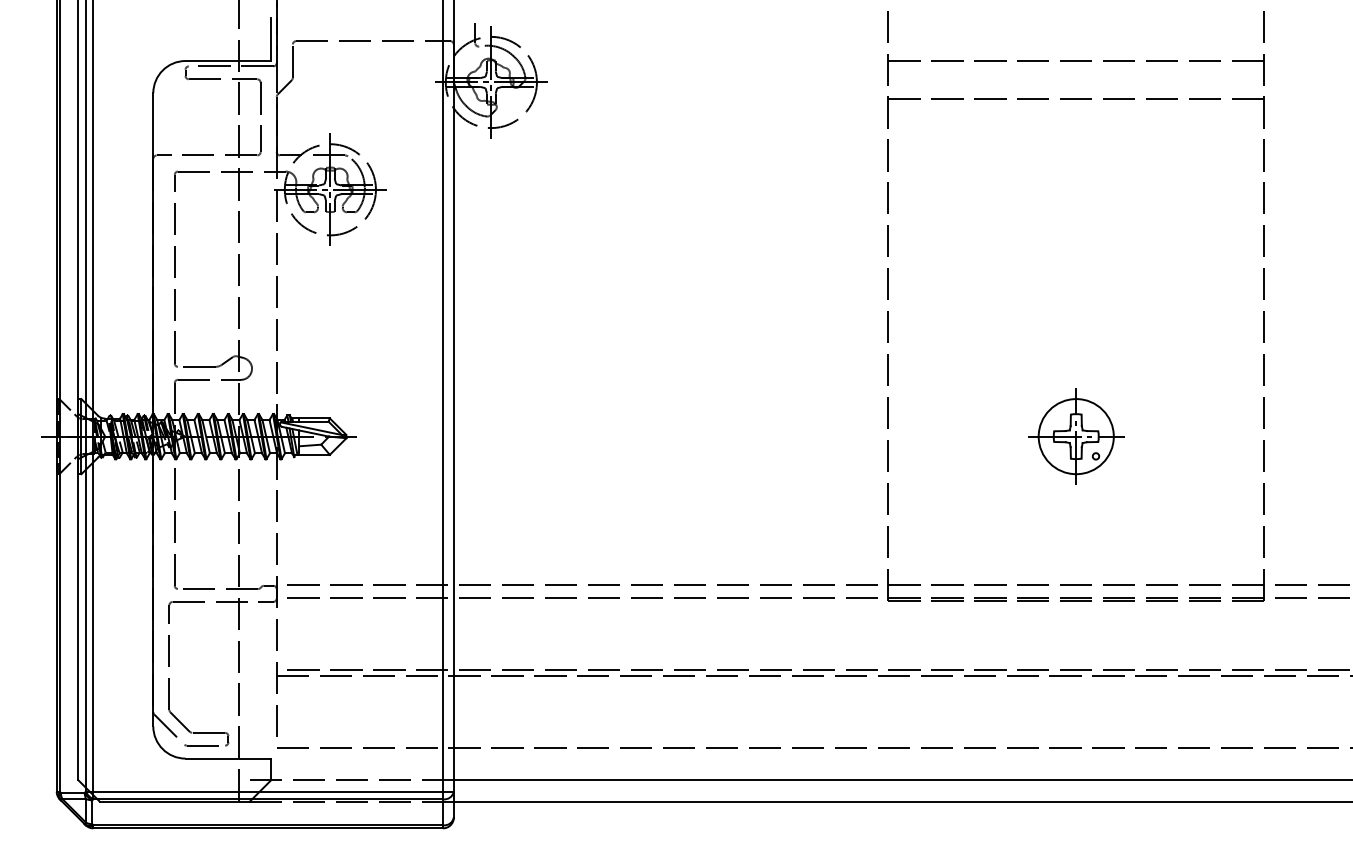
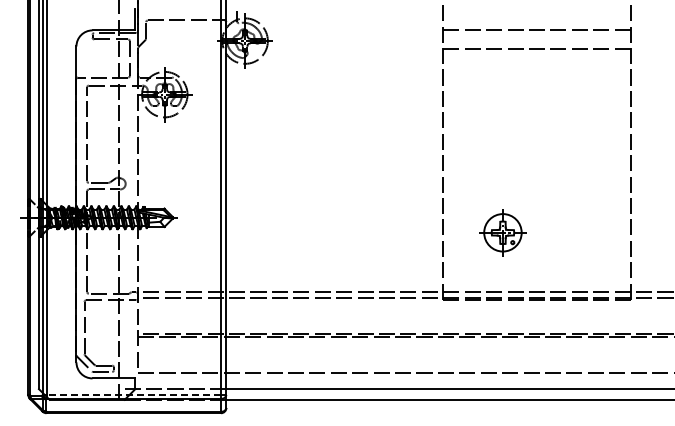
part: (1075, 436) -> (502, 232), moved
line: (267, 790) -> (133, 394), solid -> dashed

